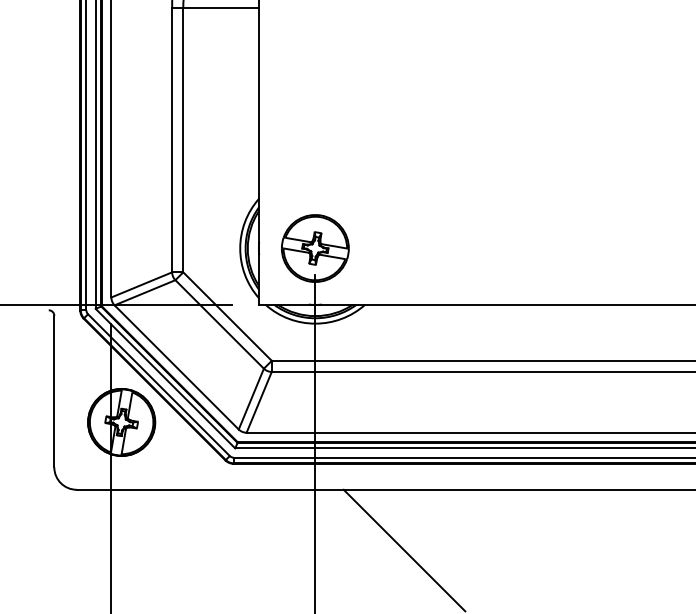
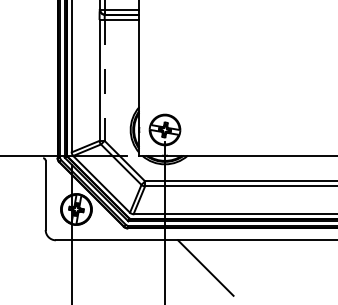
line: (182, 140) -> (104, 80), solid -> dashed

